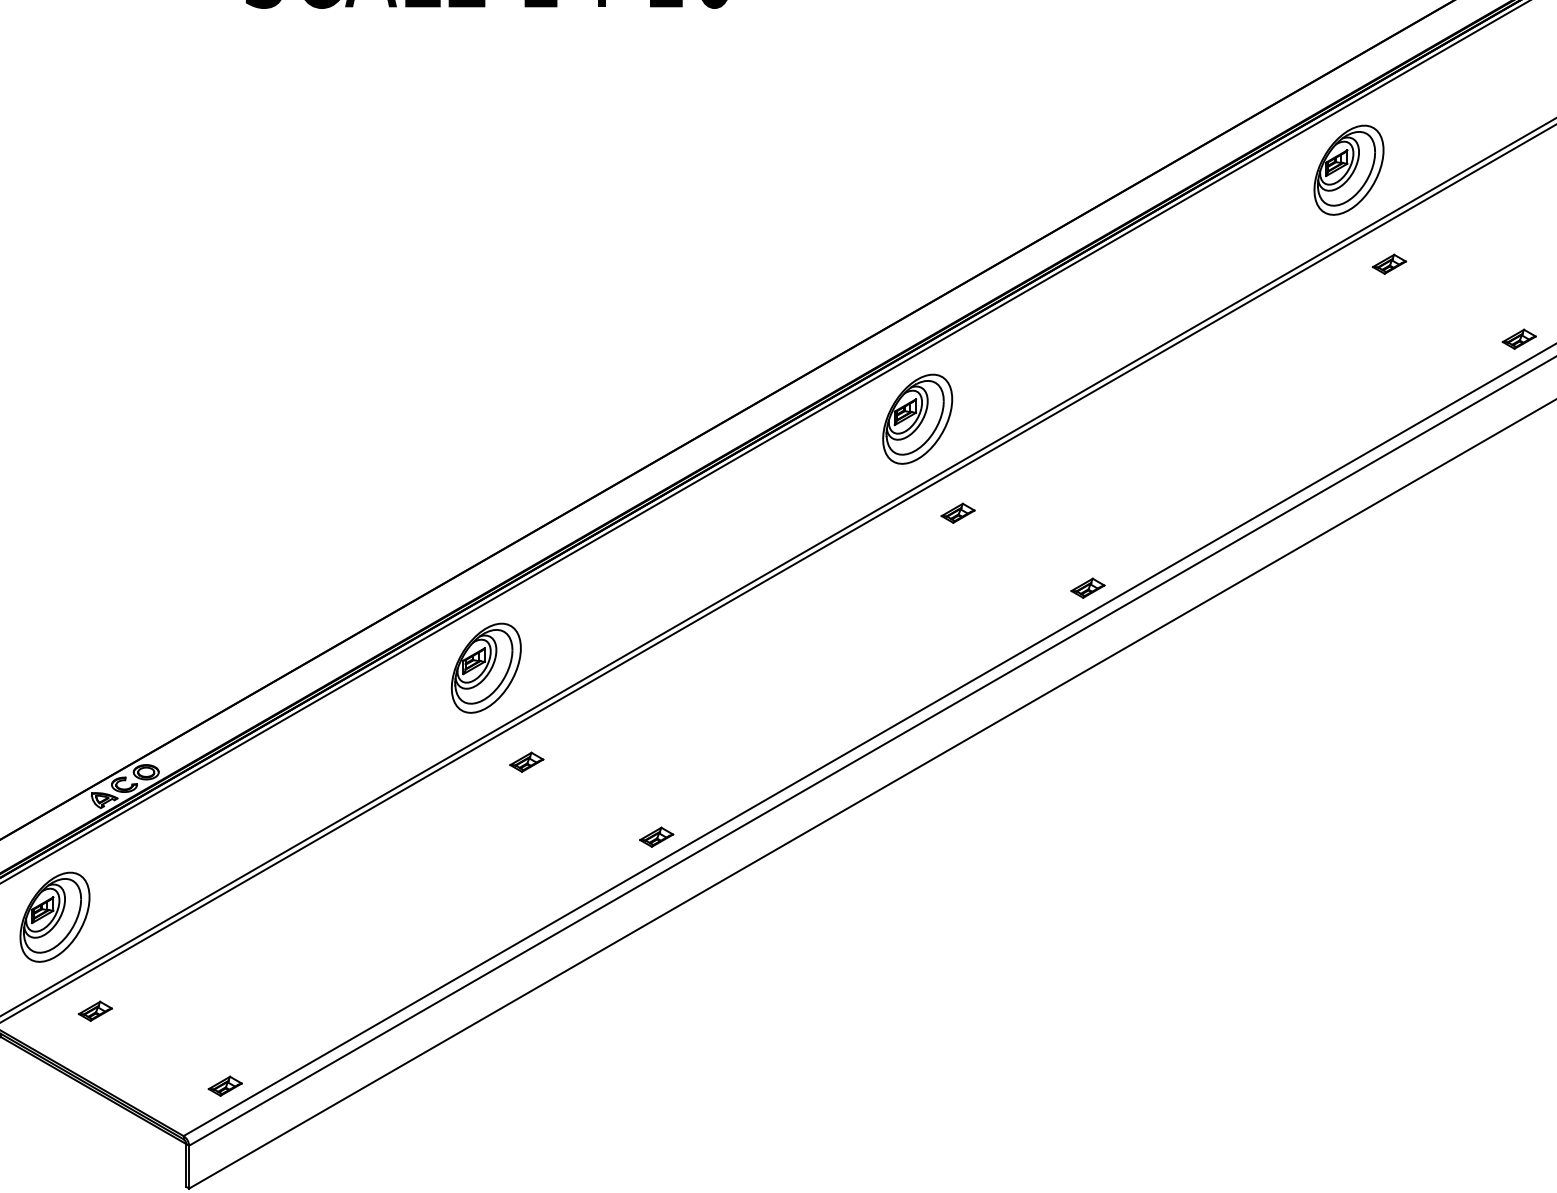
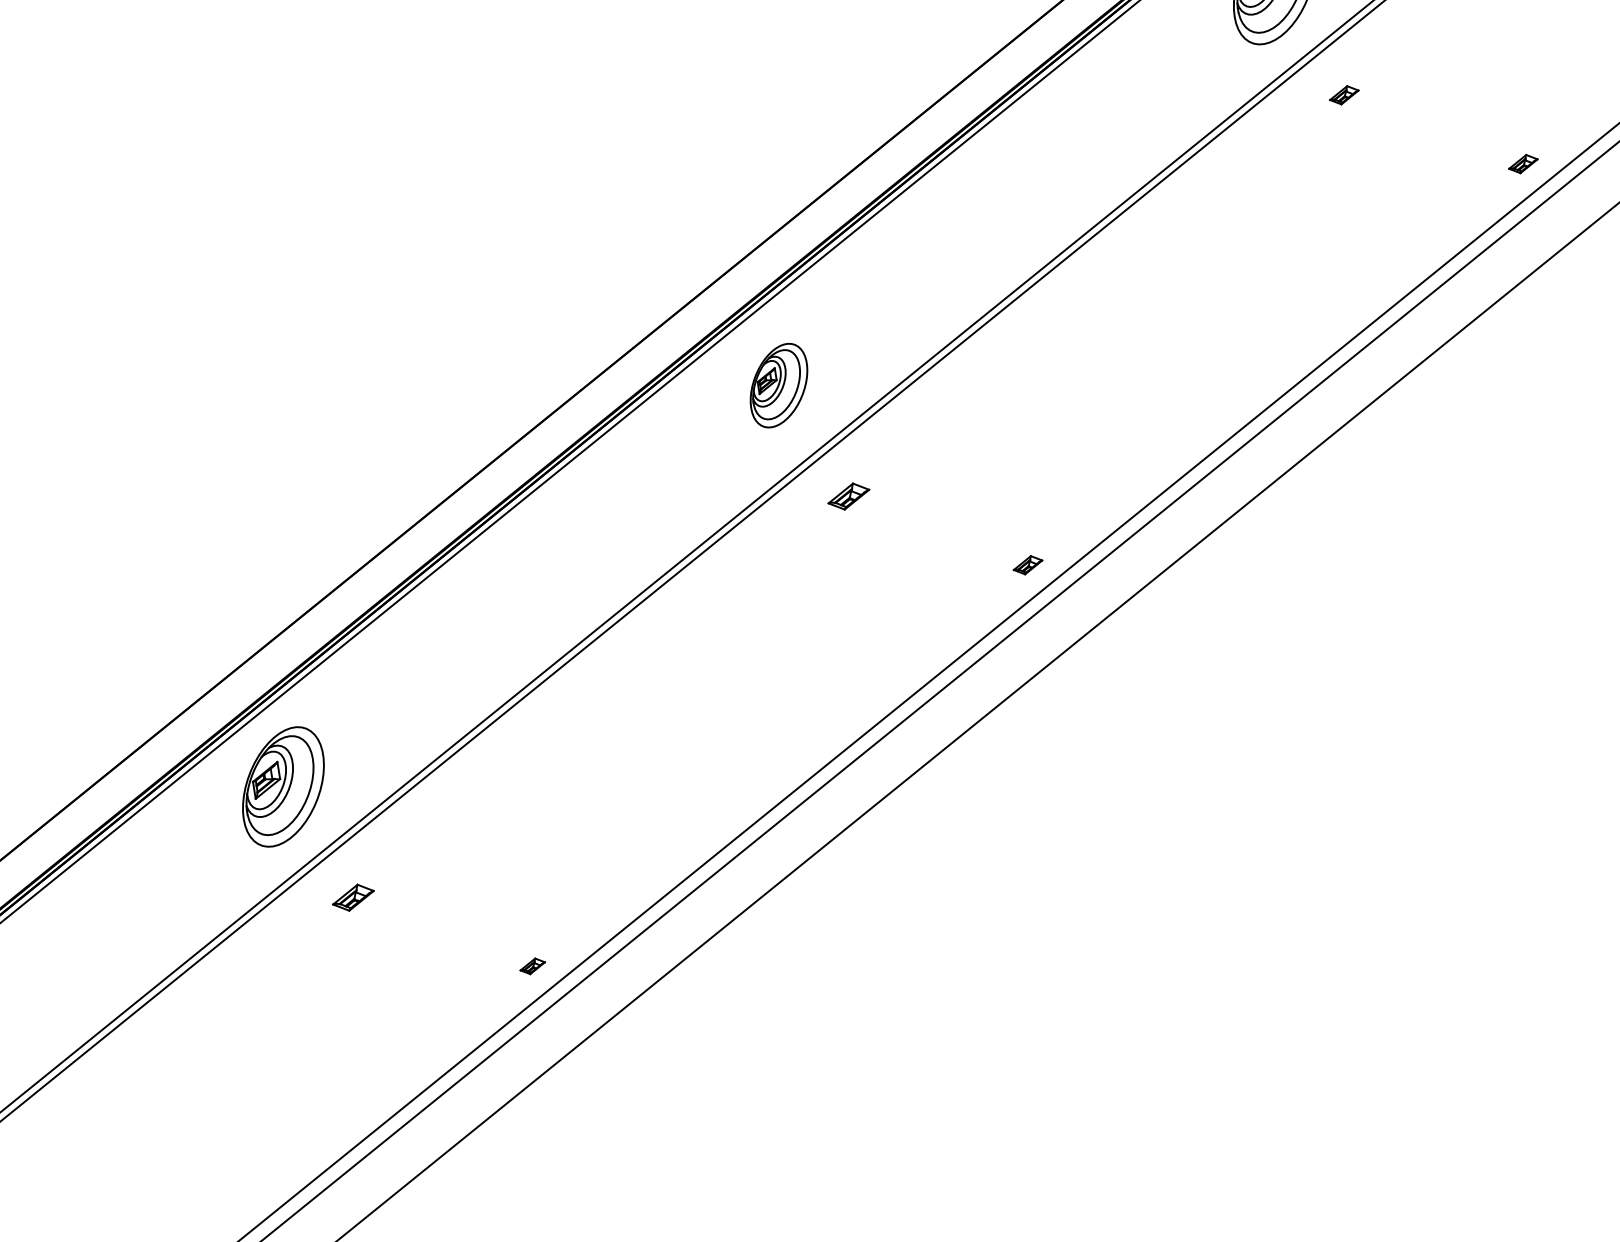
part: (1389, 263) -> (1344, 94), size x0.7
part: (1518, 338) -> (1522, 163), size x0.7
part: (917, 418) -> (778, 384), size x0.7
part: (1087, 587) -> (1027, 564), size x0.7
part: (656, 836) -> (532, 965), size x0.6

